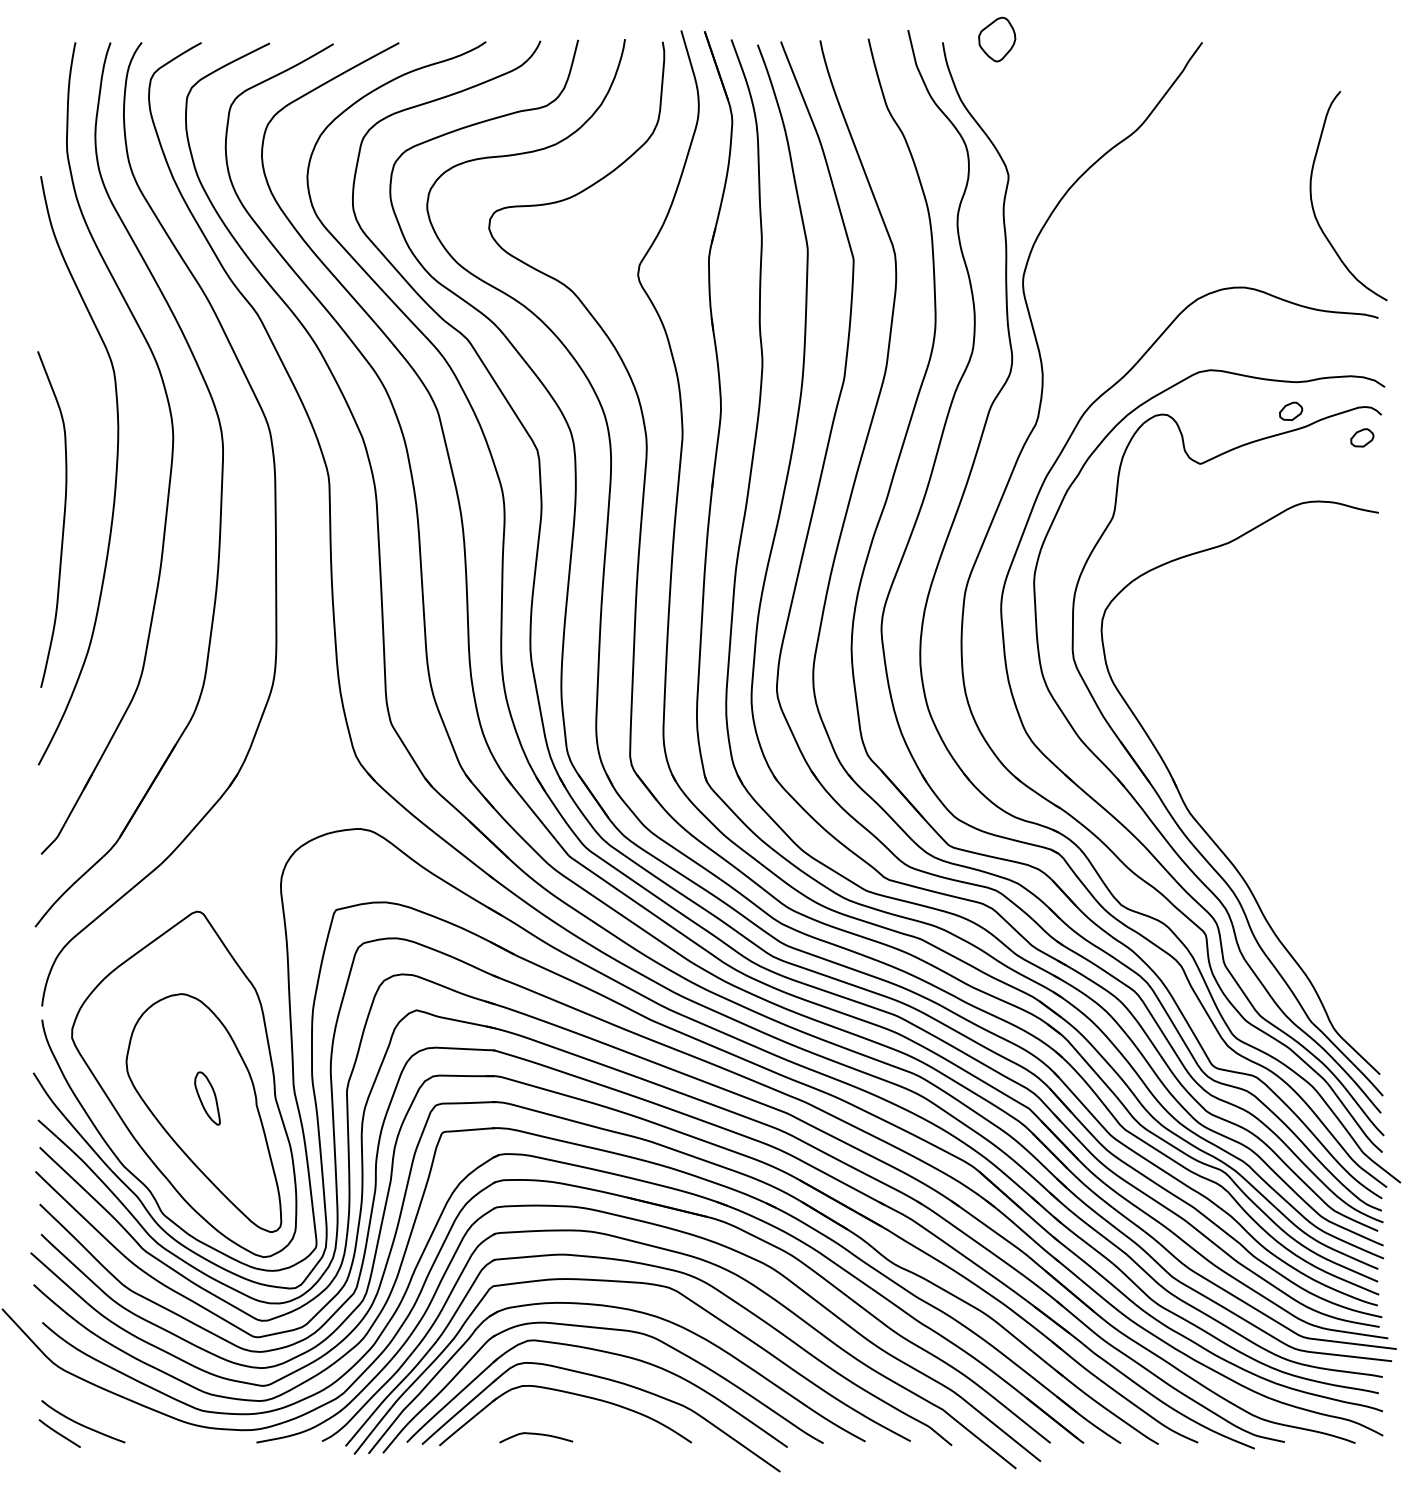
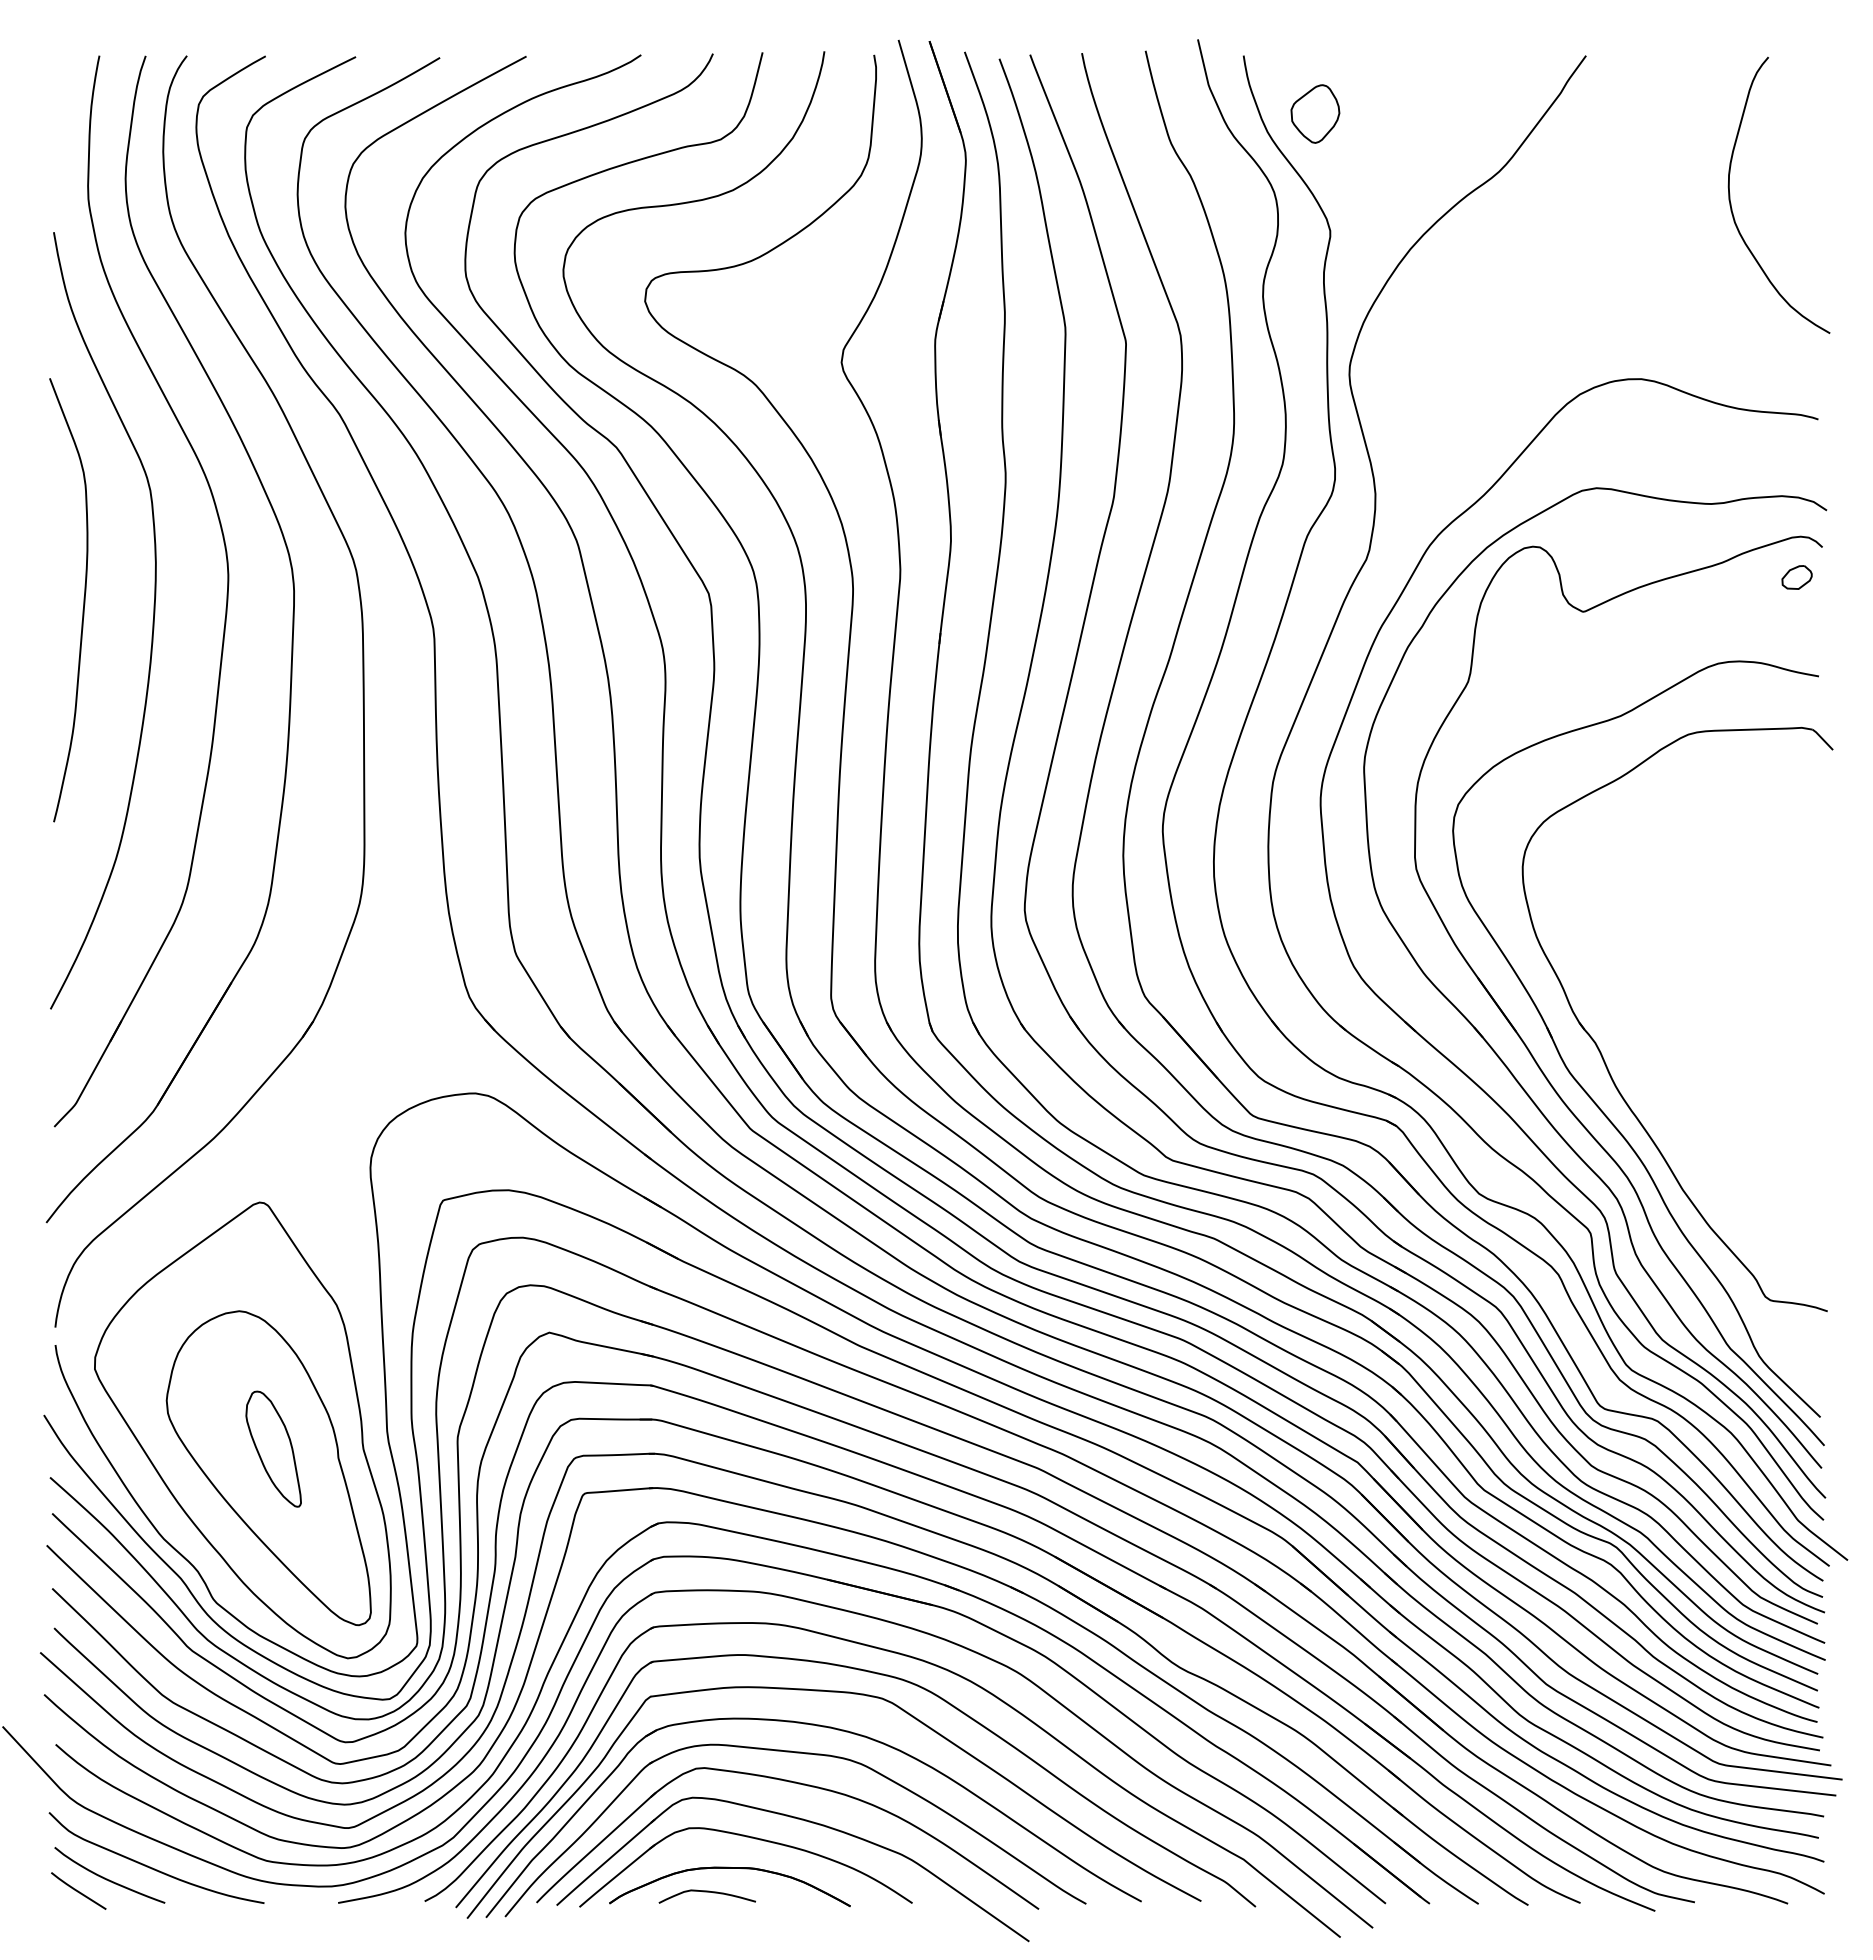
part: (997, 39) -> (1315, 113), moved
curve: (1312, 202) -> (1731, 203), moved
part: (1290, 411) -> (1702, 542), removed
curve: (63, 519) -> (83, 600), moved
part: (1215, 800) -> (1603, 1056), added
part: (207, 1098) -> (273, 1448), size x1.67
curve: (115, 1415) -> (152, 1867), added
part: (553, 1416) -> (729, 1868), added

